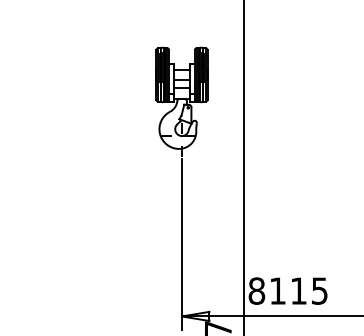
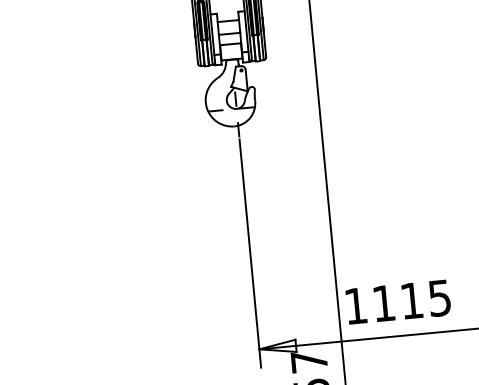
text: (256, 290) -> (355, 305), 8115 -> 1115

